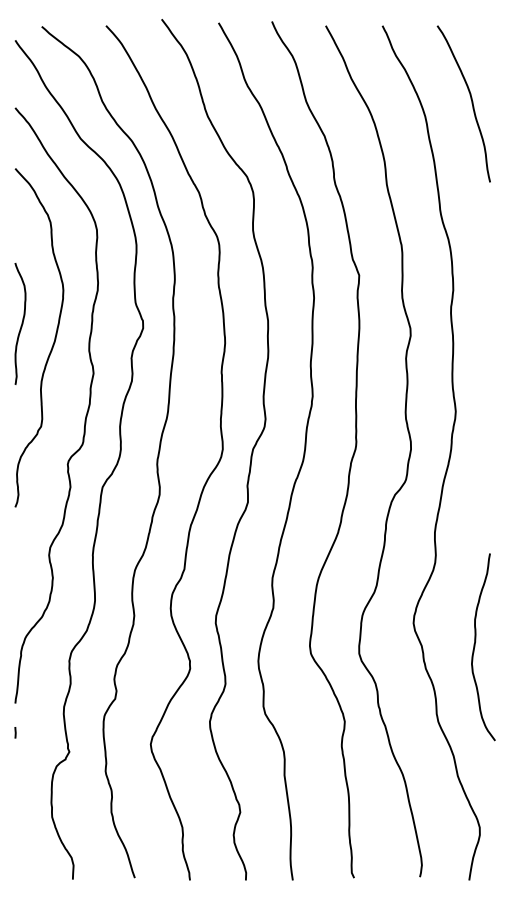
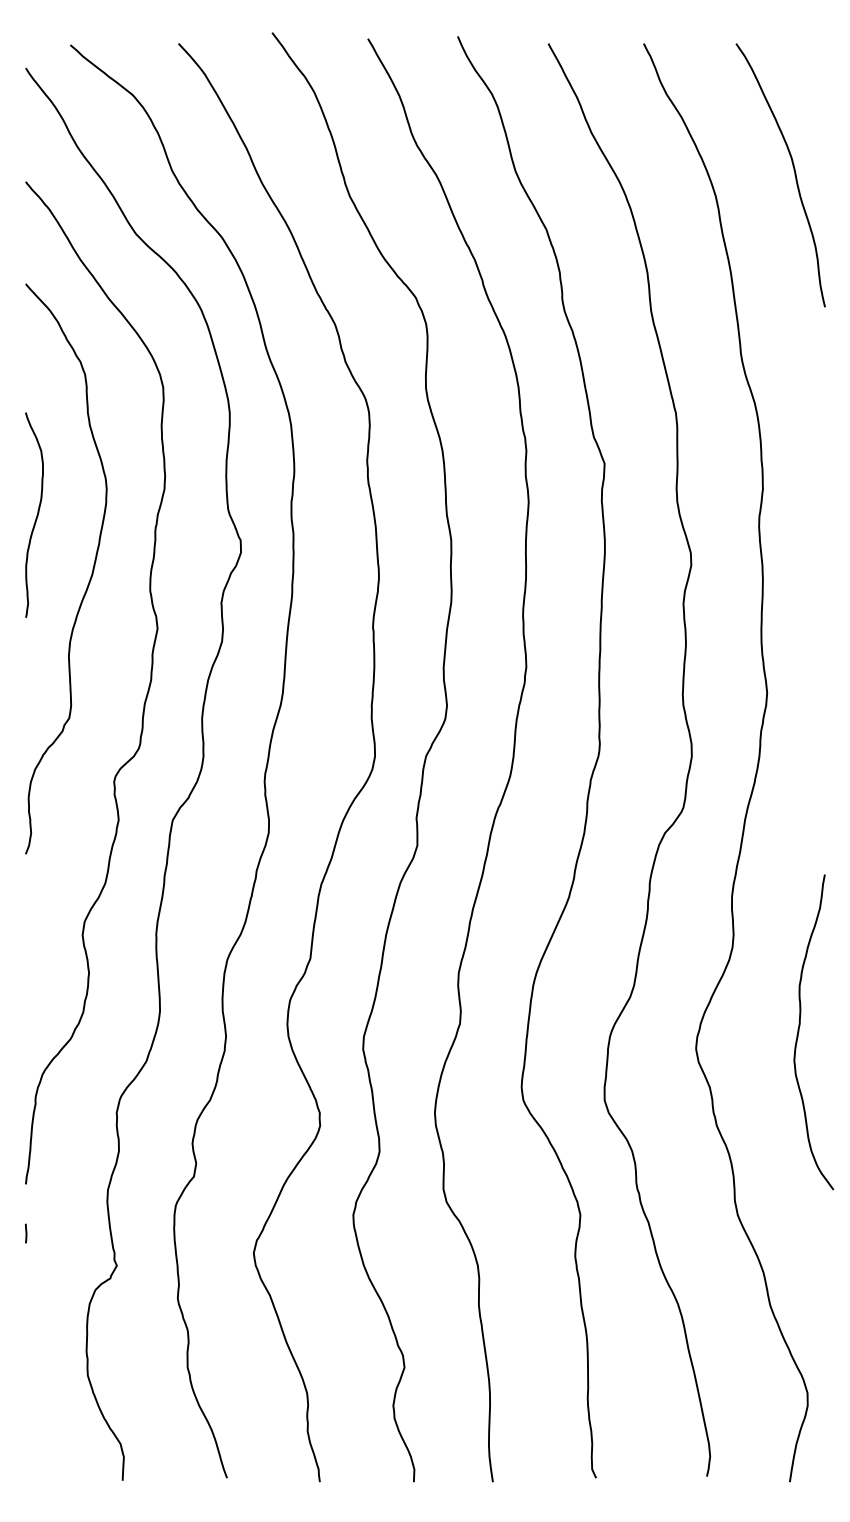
curve: (21, 323) -> (36, 514), moved
curve: (475, 647) -> (800, 1032), moved

